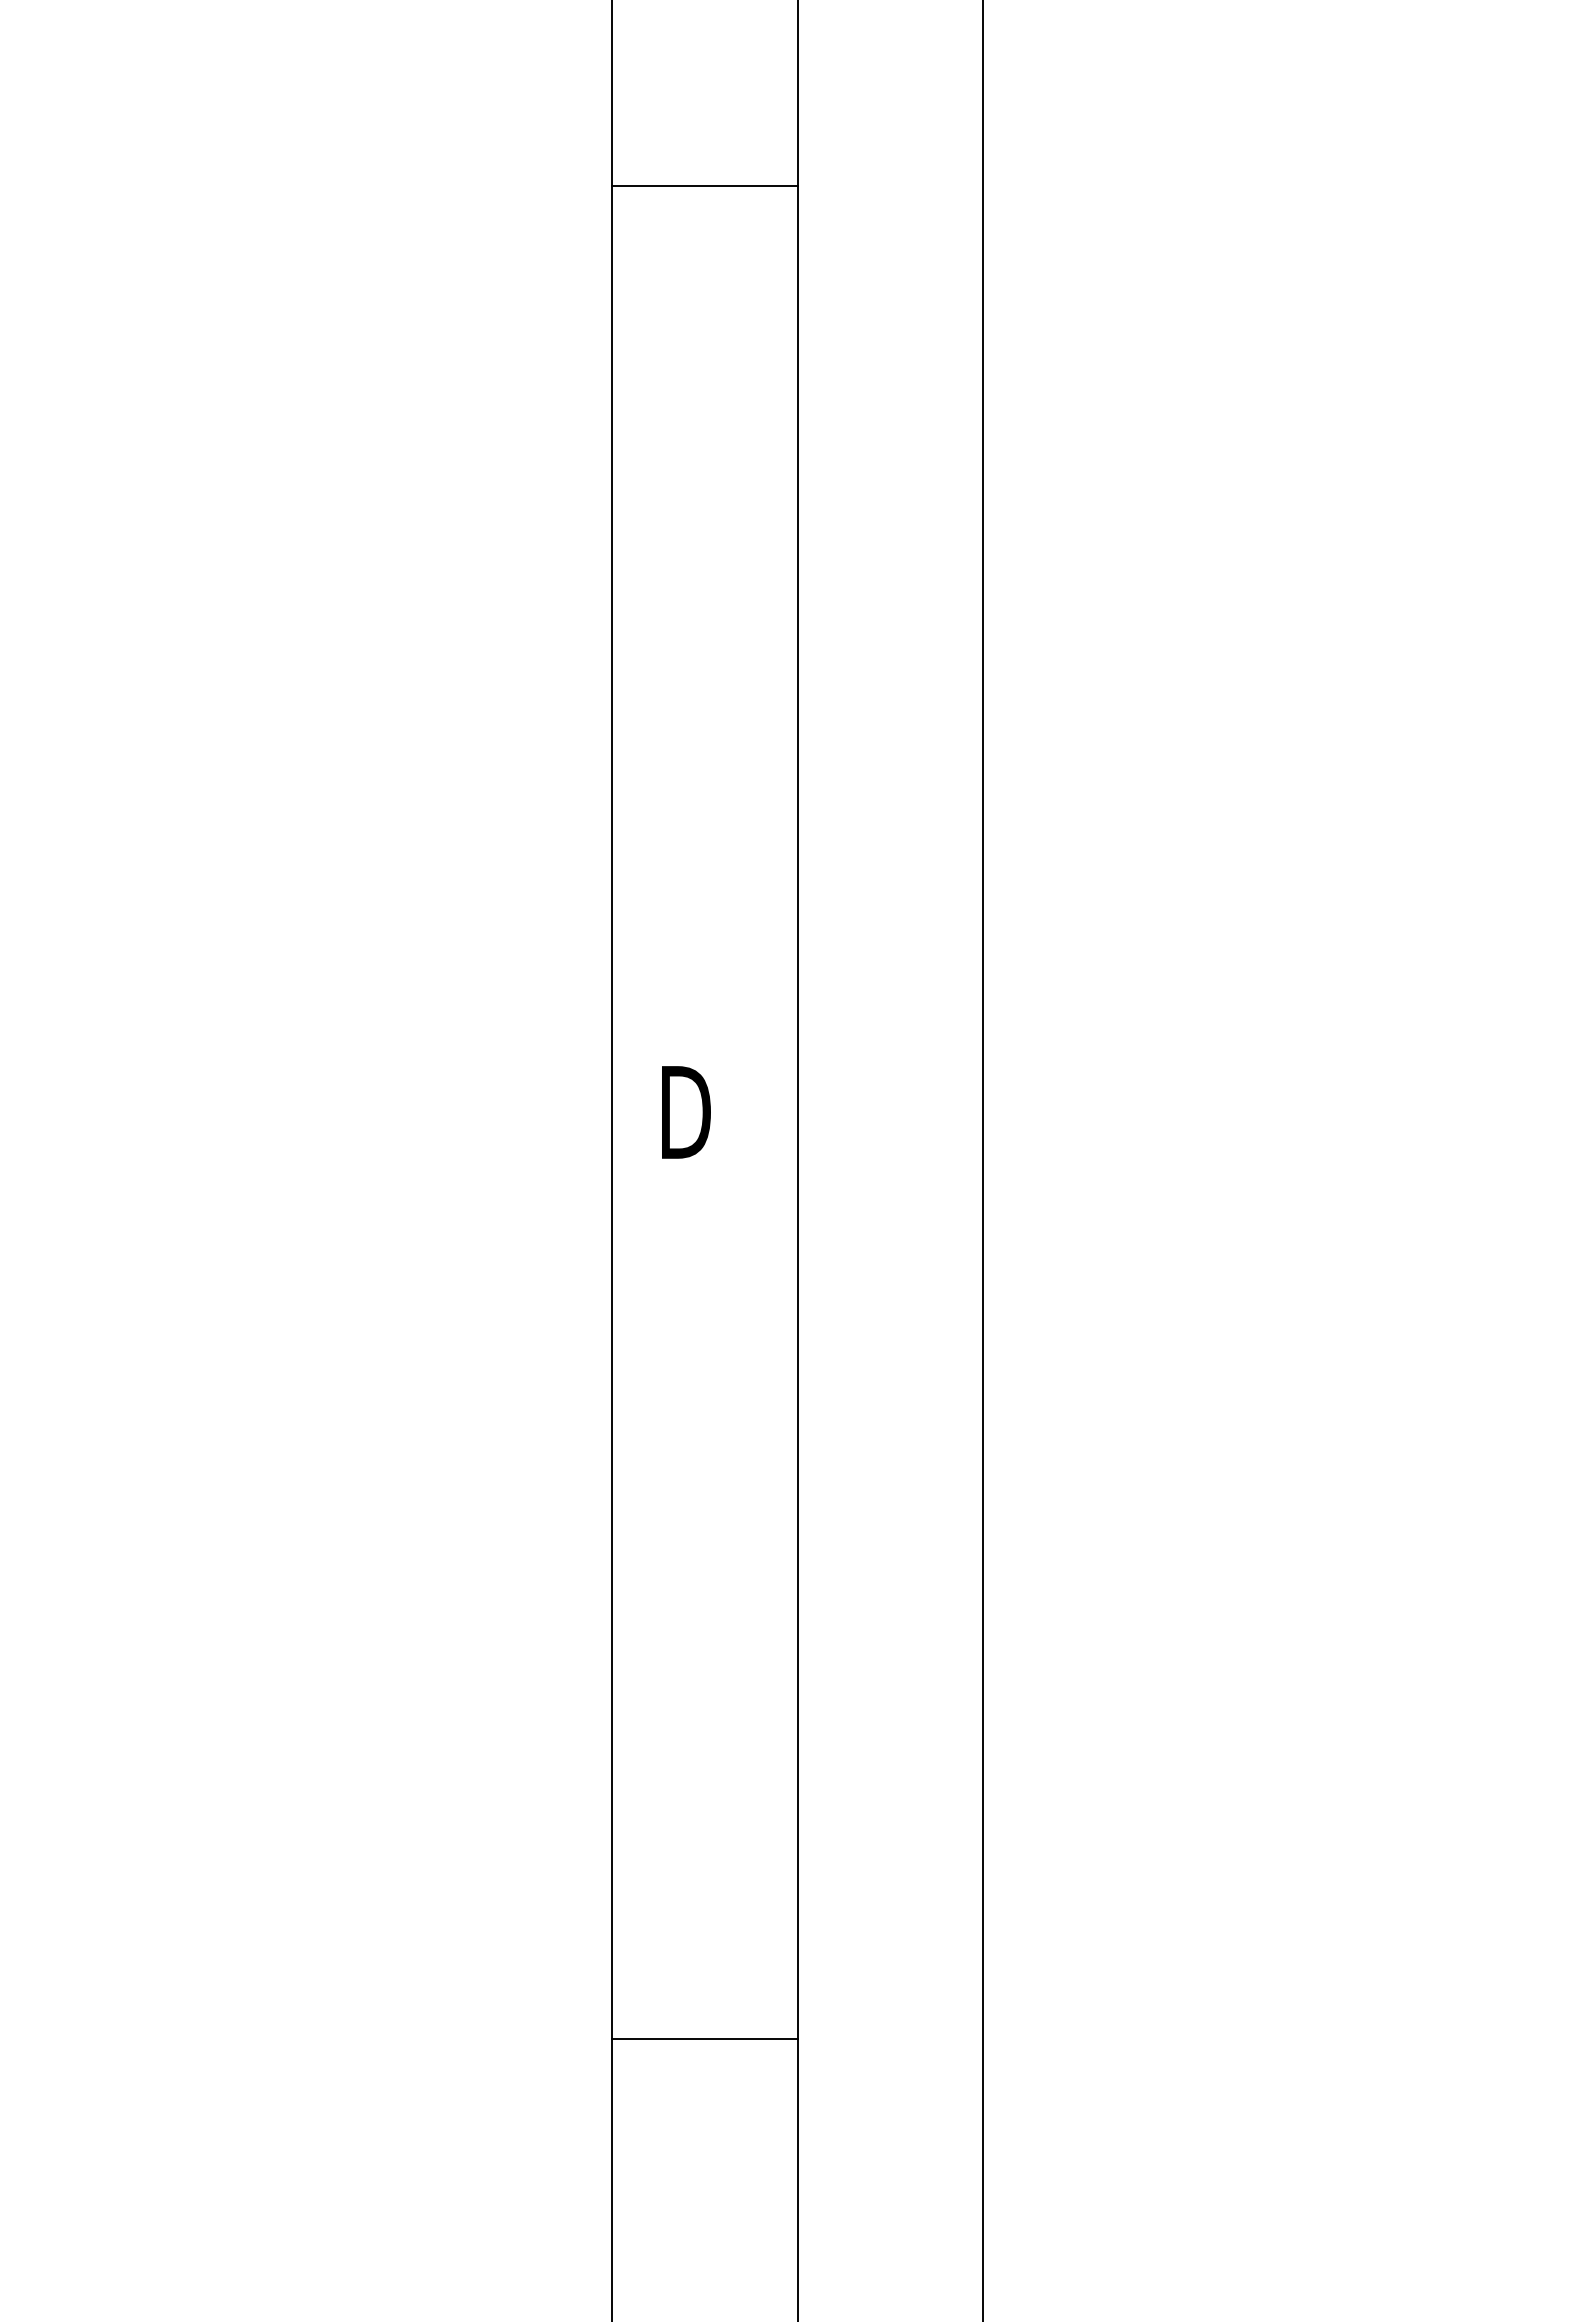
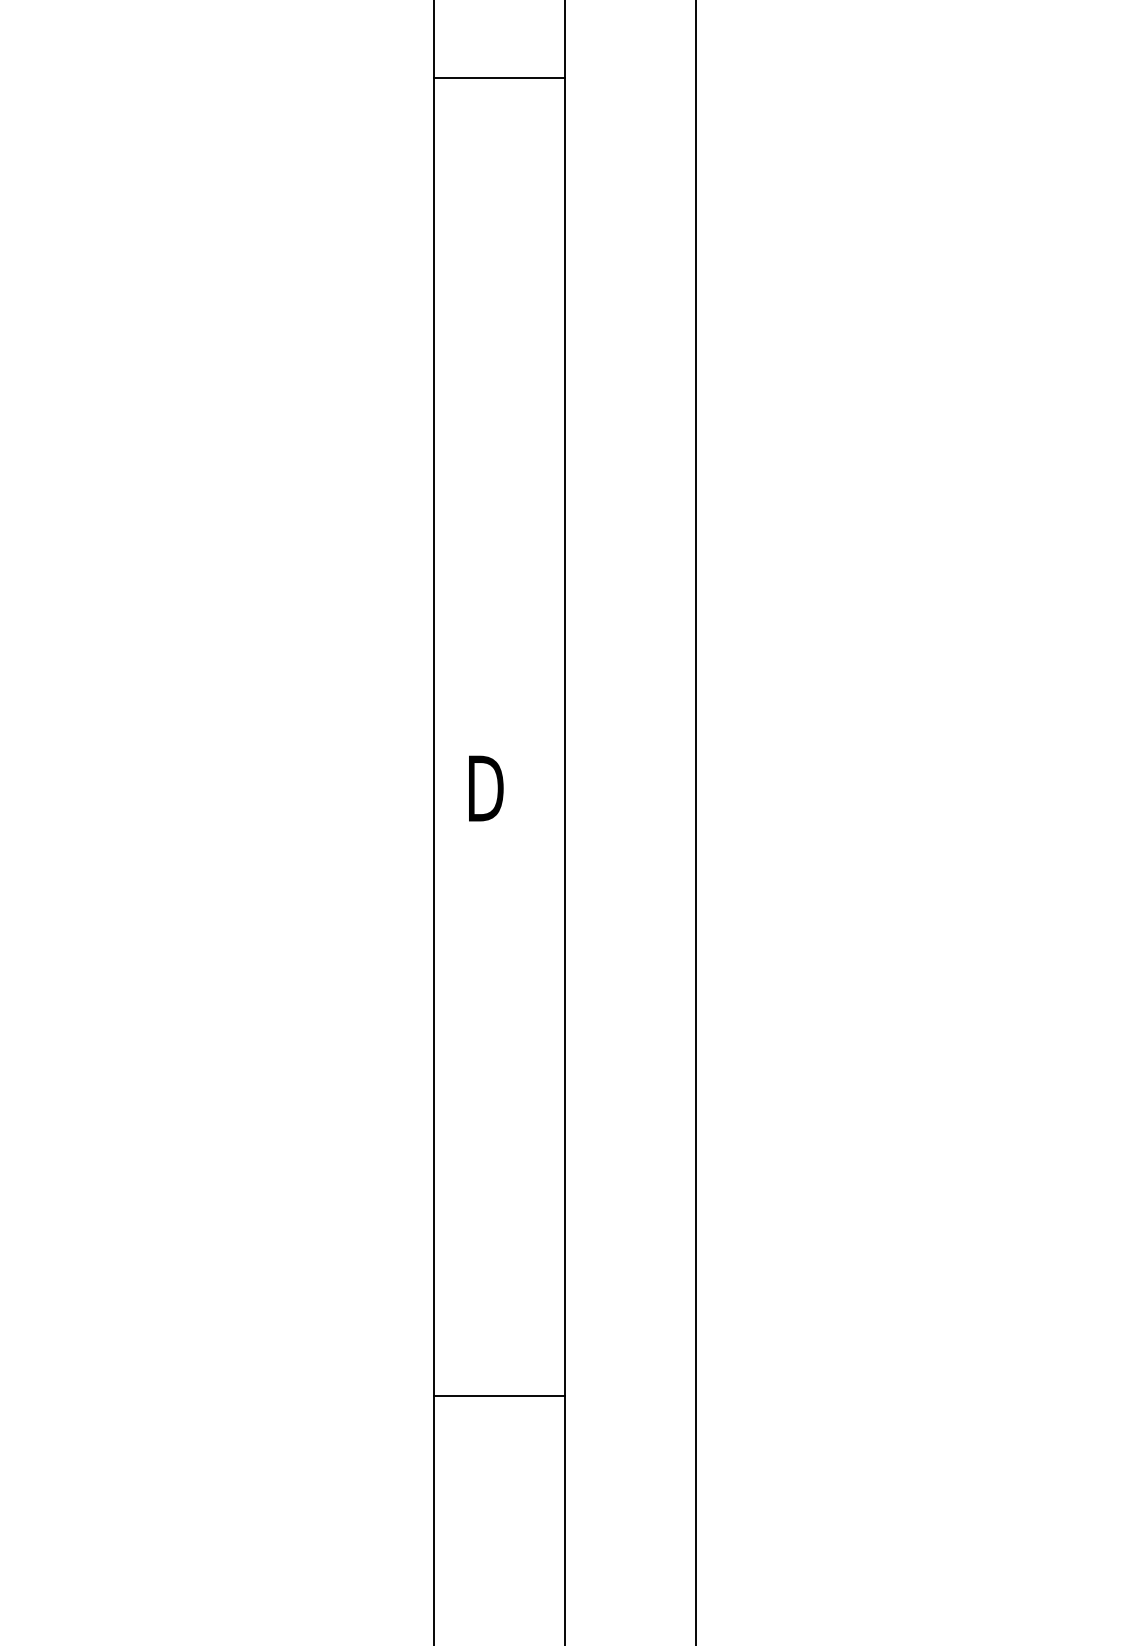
line: (704, 185) -> (499, 77), moved
line: (704, 2038) -> (499, 1395), moved

